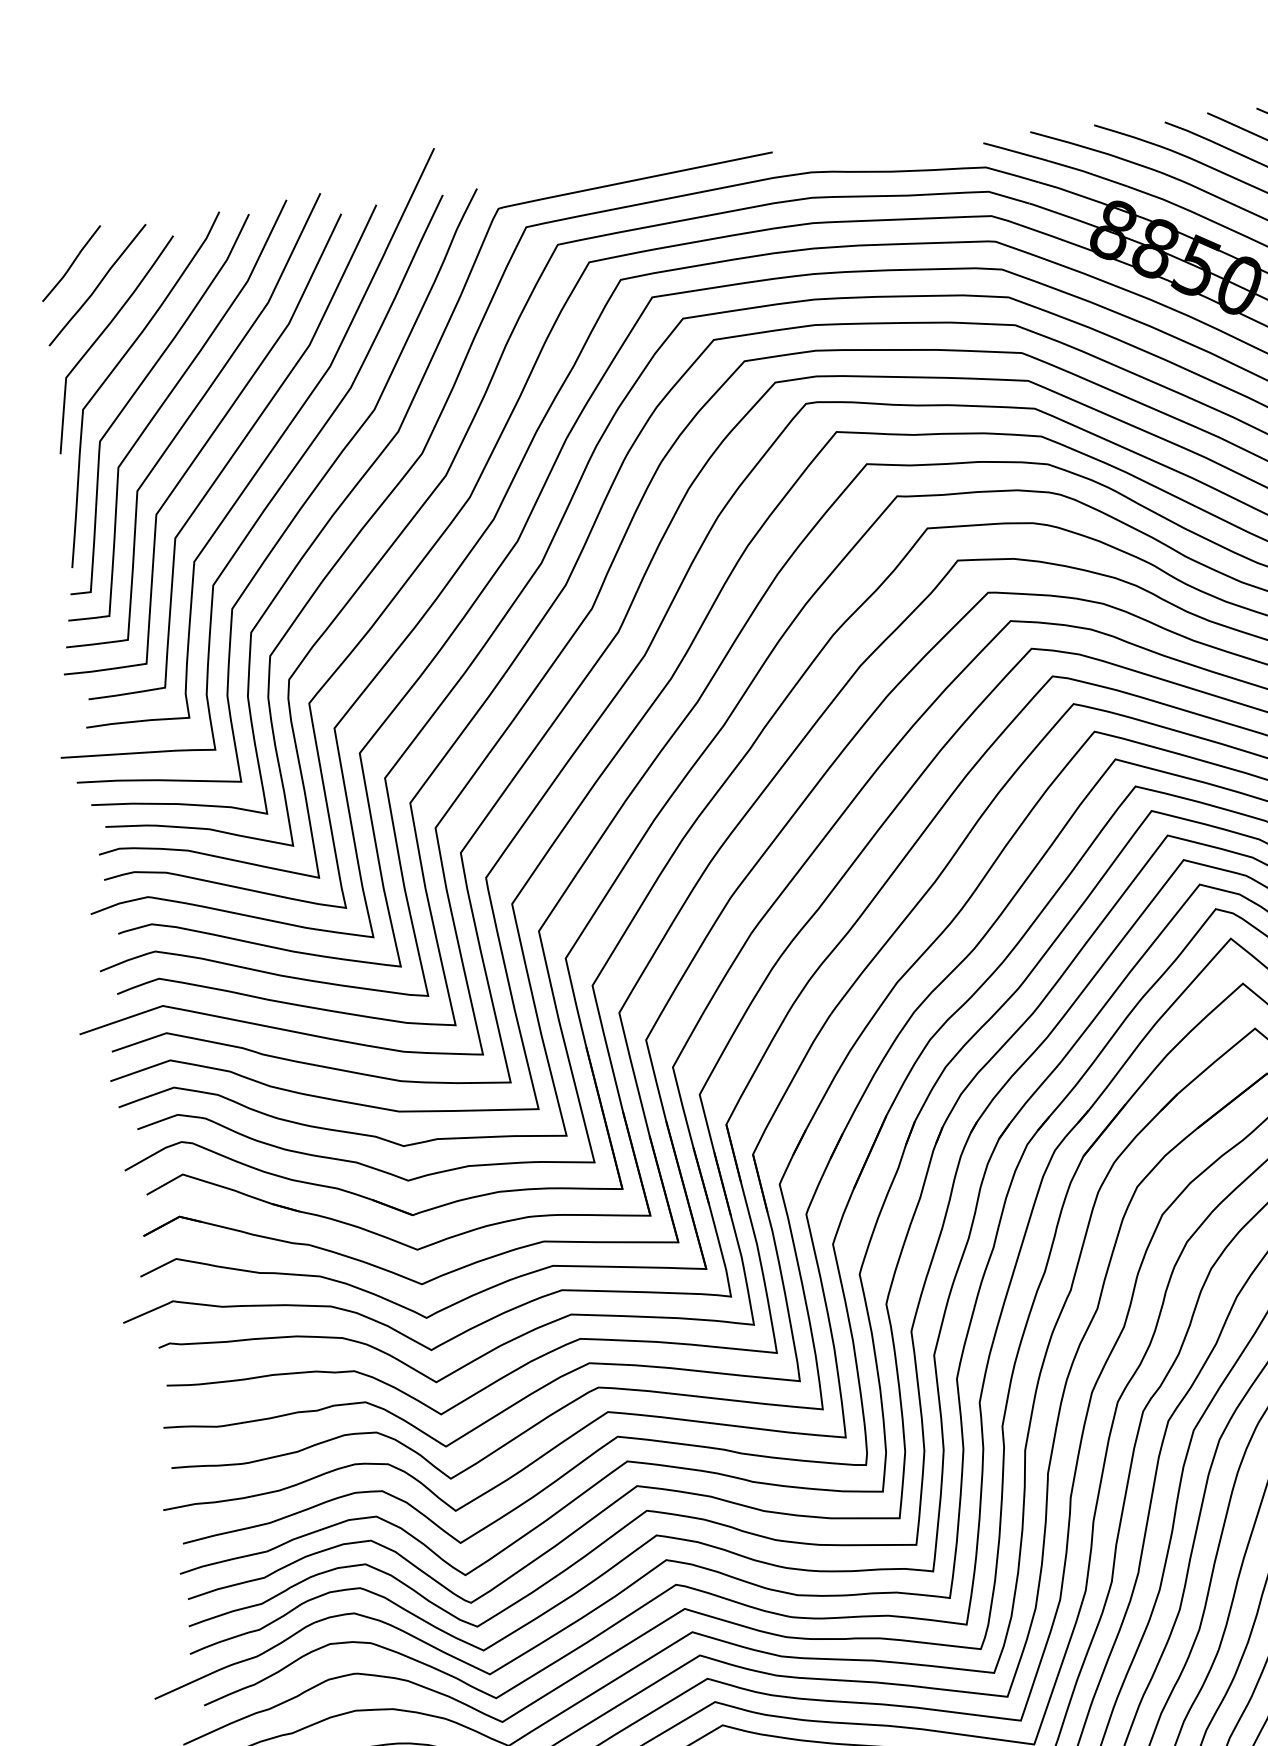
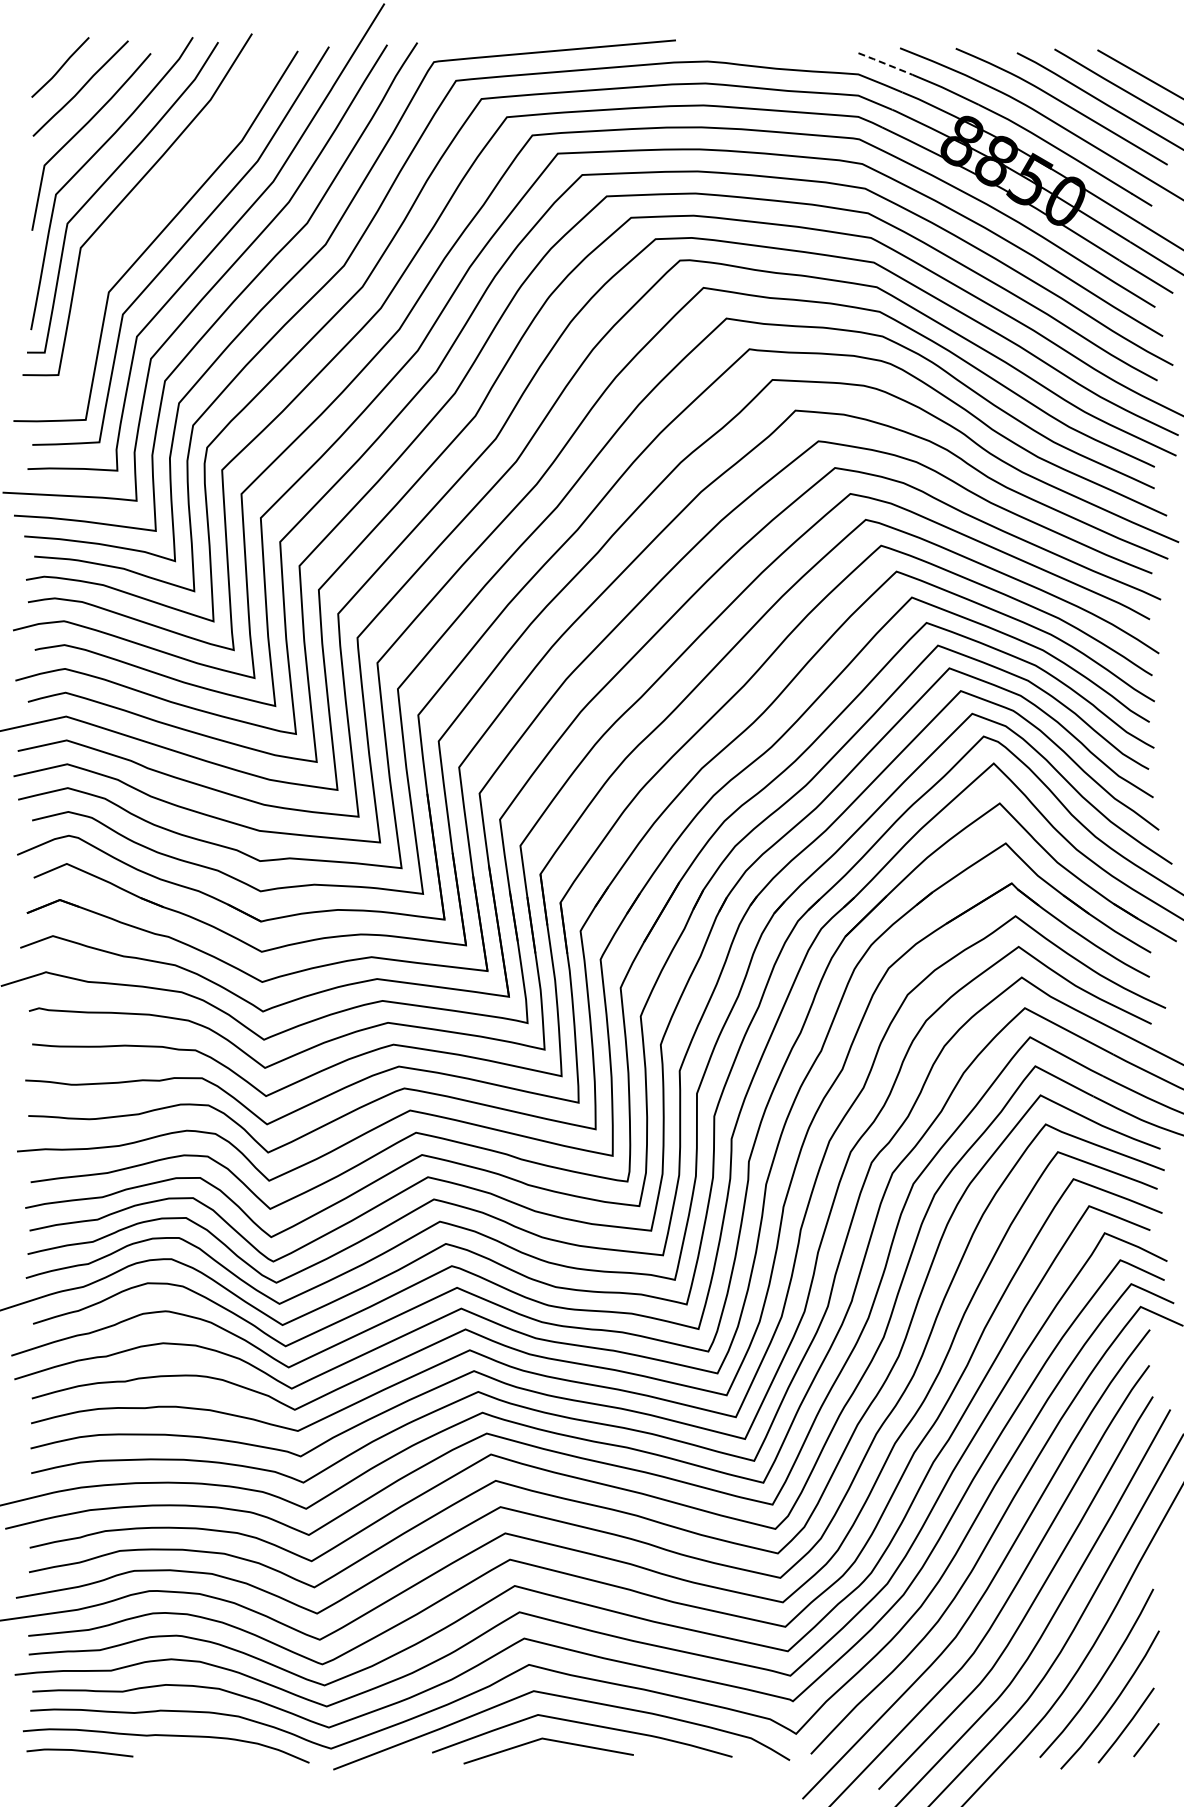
line: (1015, 151) -> (885, 63), solid -> dashed
curve: (189, 419) -> (146, 213), removed

